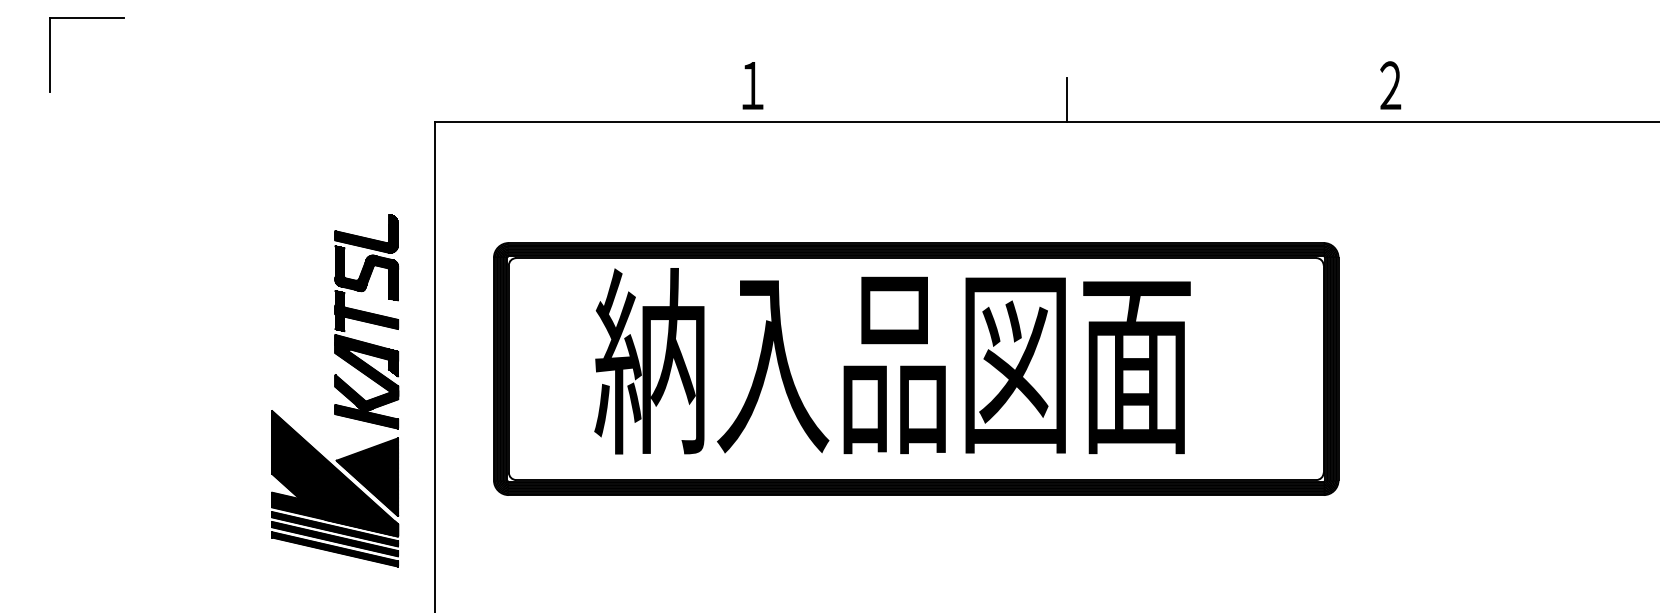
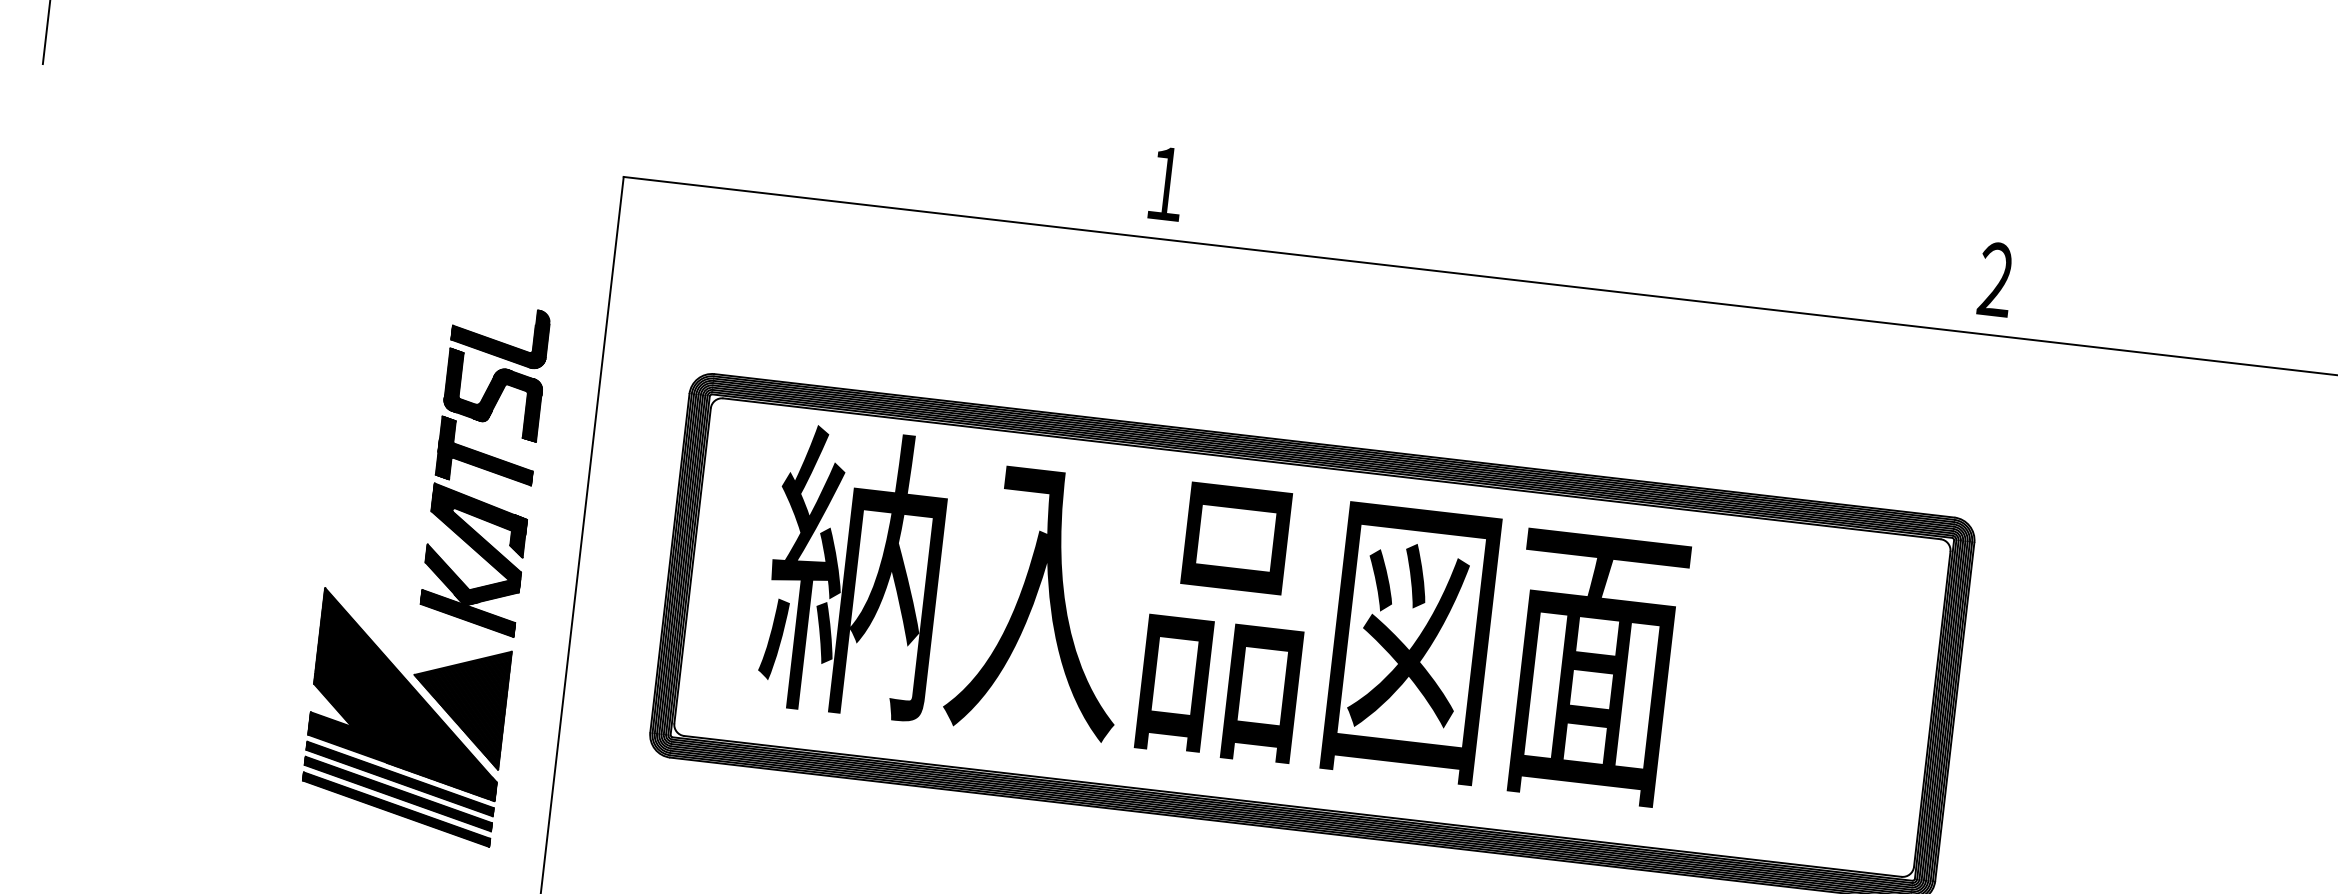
text: (752, 85) -> (1166, 183), moved
text: (1390, 85) -> (1995, 279), moved
line: (1067, 99) -> (1589, 254), removed
text: (892, 361) -> (1224, 615), moved

